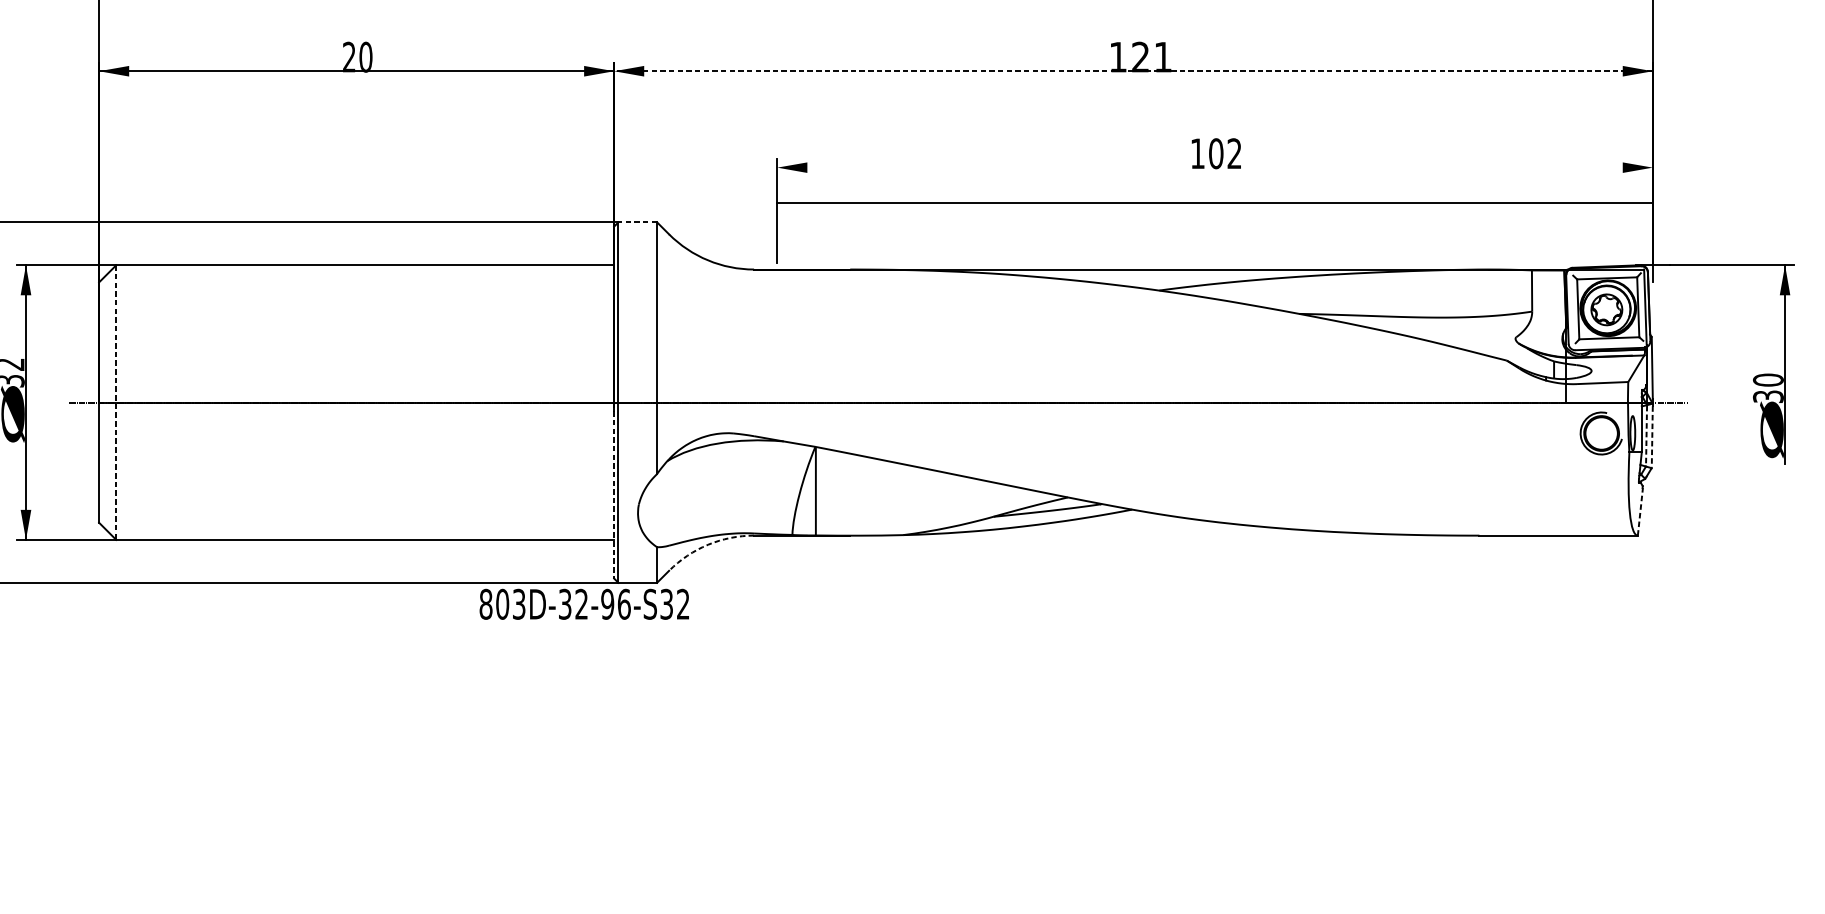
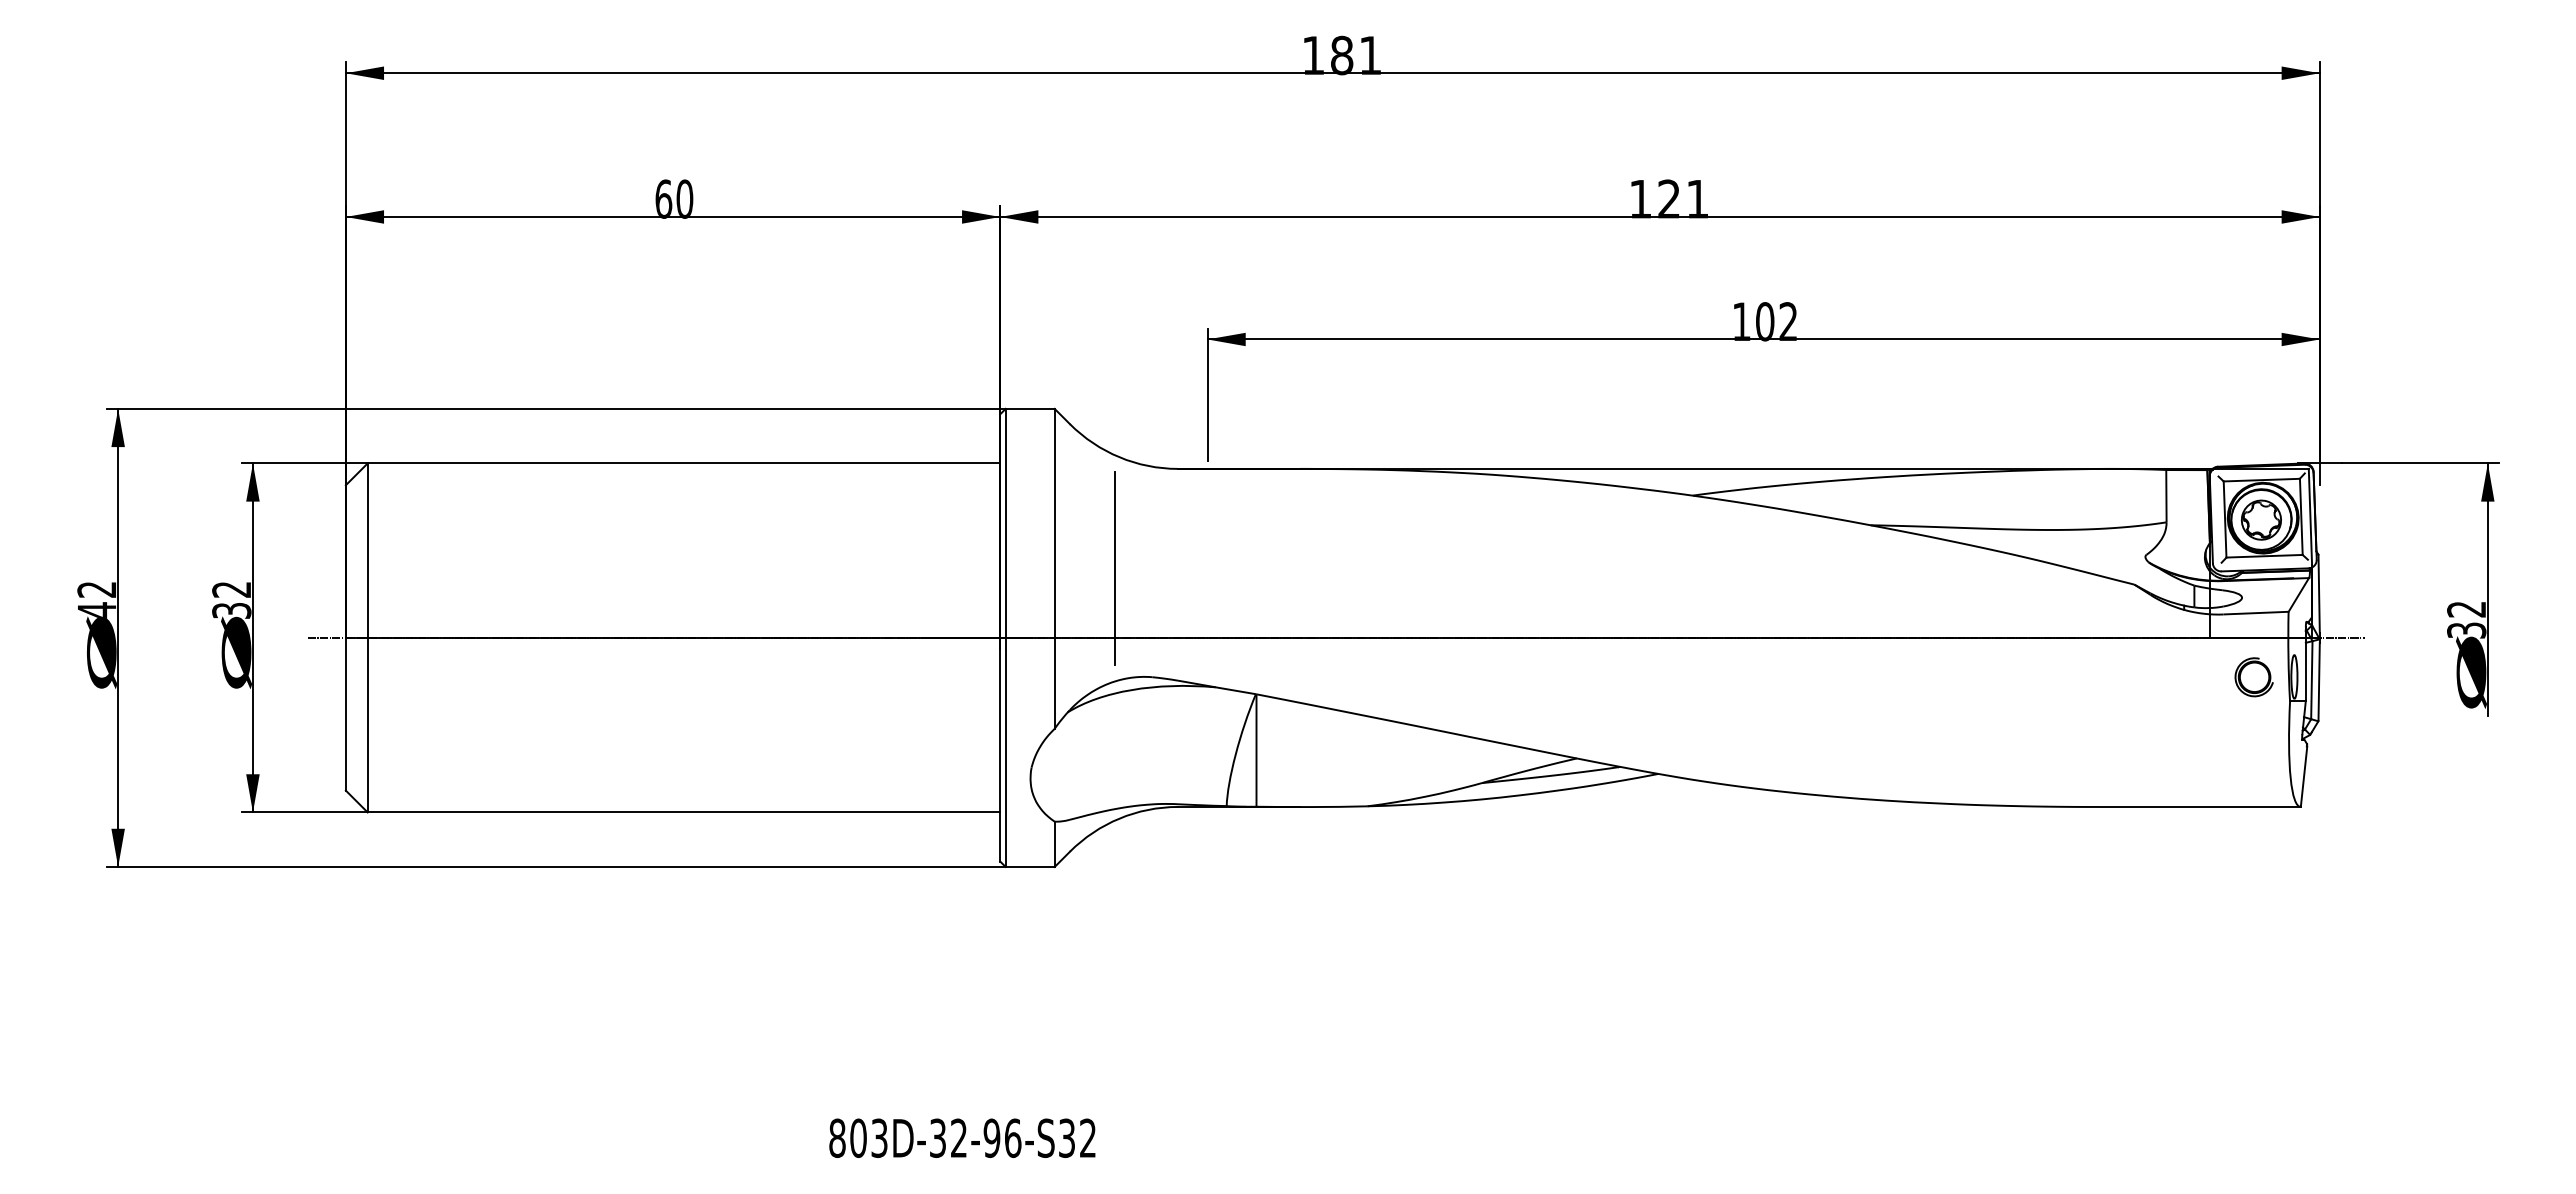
text: (349, 56) -> (663, 198), 20 -> 60
line: (1133, 70) -> (1660, 216), dashed -> solid
line: (1214, 203) -> (1763, 339), moved
line: (637, 221) -> (1030, 408), dashed -> solid
line: (704, 347) -> (1114, 568), added
text: (1768, 380) -> (2466, 609), 30 -> 32
line: (116, 403) -> (367, 638), dashed -> solid
part: (1600, 433) -> (2253, 677), size x0.71
line: (1646, 436) -> (2311, 680), dashed -> solid
line: (1652, 436) -> (2319, 681), dashed -> solid
line: (614, 490) -> (1000, 749), dashed -> solid
line: (1640, 511) -> (2304, 776), dashed -> solid
arc: (708, 544) -> (1119, 818), dashed -> solid
text: (584, 603) -> (962, 1137), moved

